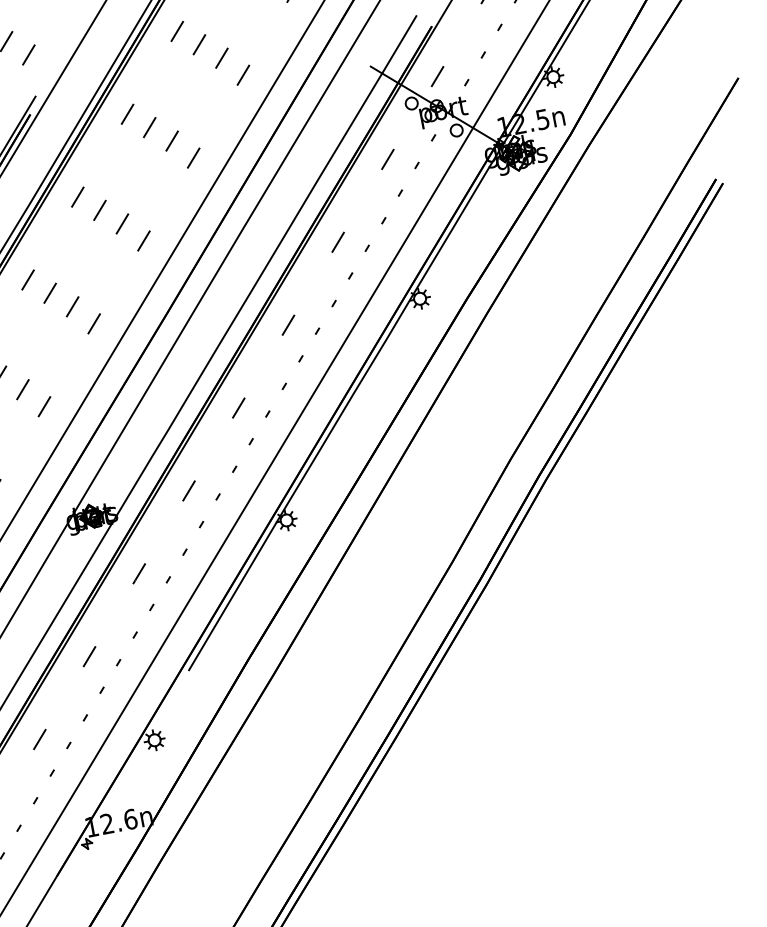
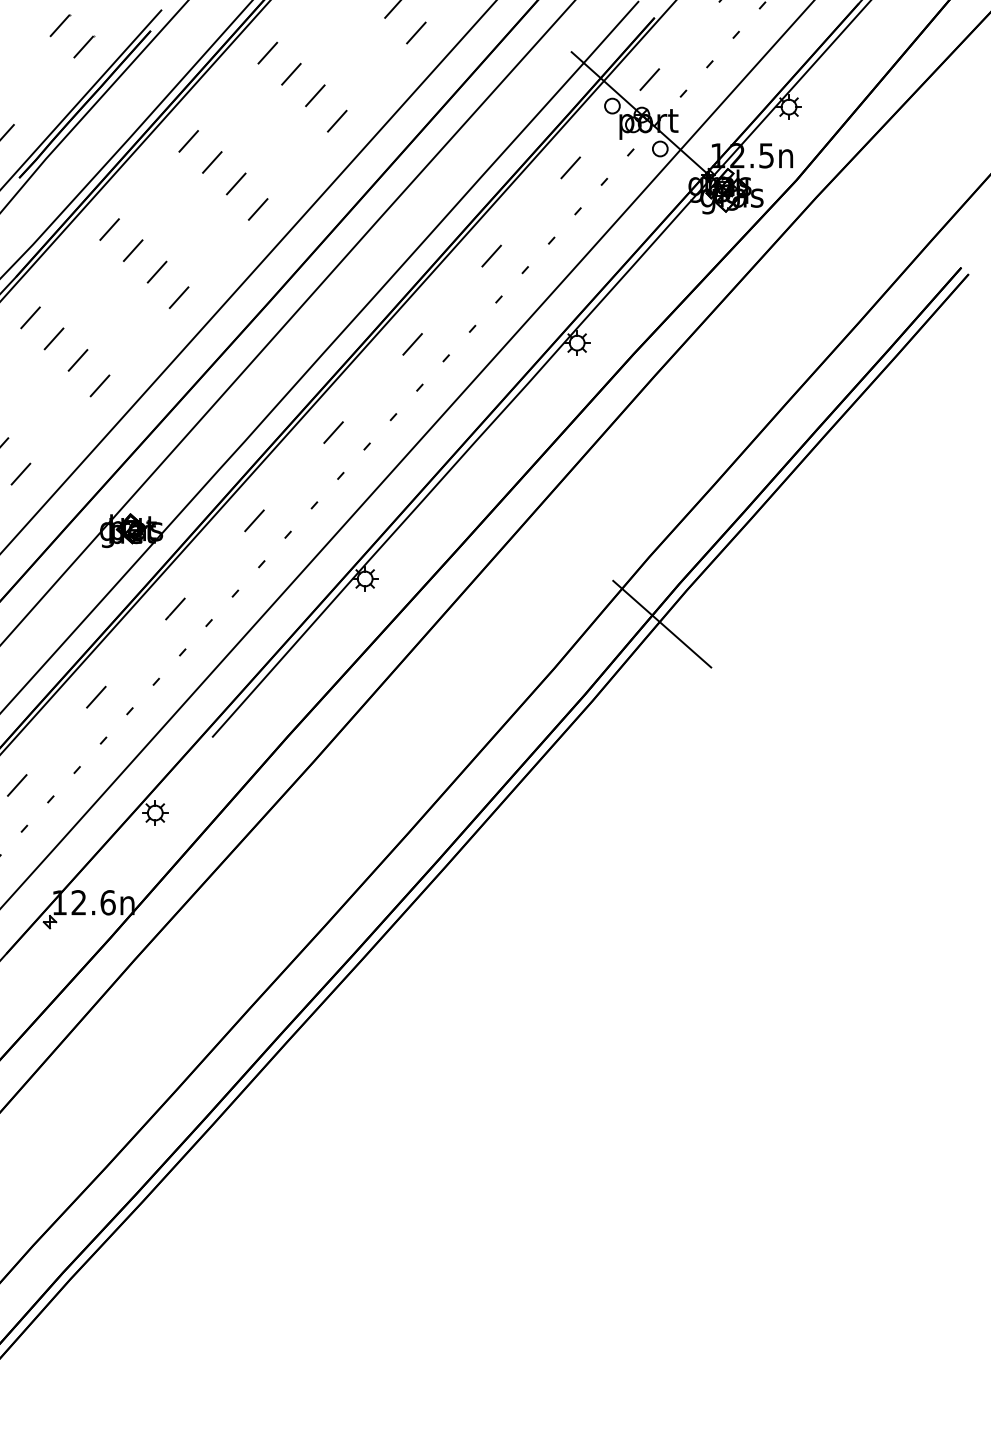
line: (531, 510) -> (662, 623), added

